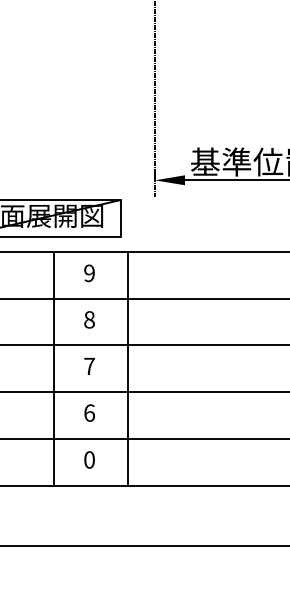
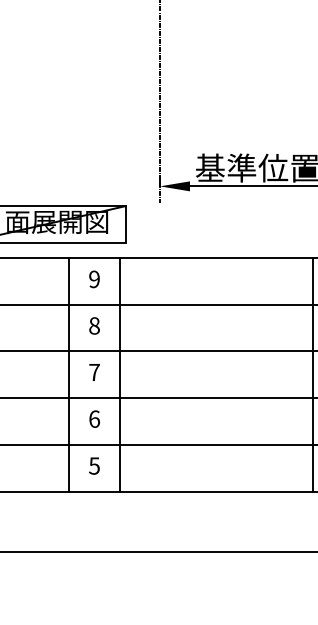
line: (53, 368) -> (68, 374), moved
line: (128, 368) -> (120, 374), moved
text: (89, 459) -> (94, 465), 0 -> 5

